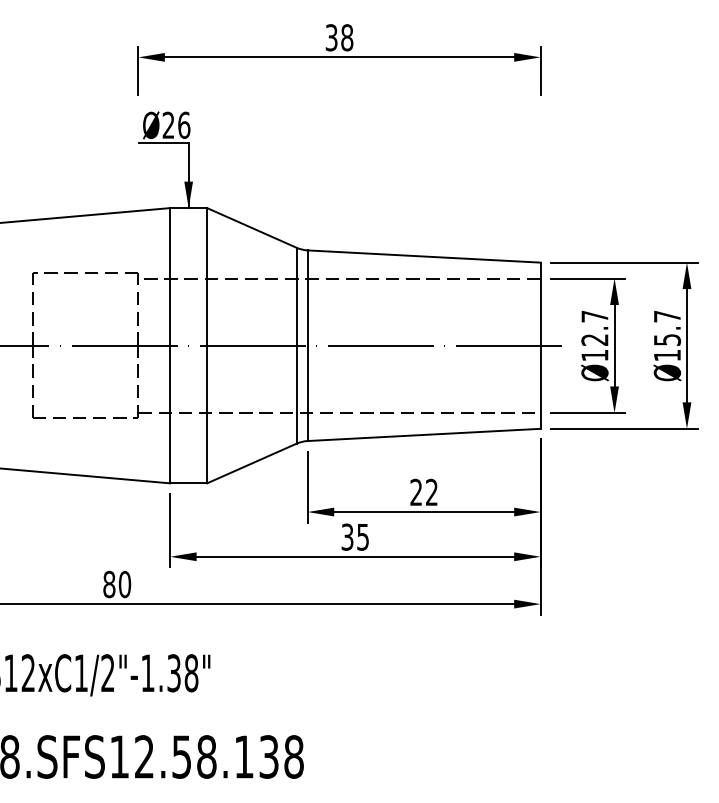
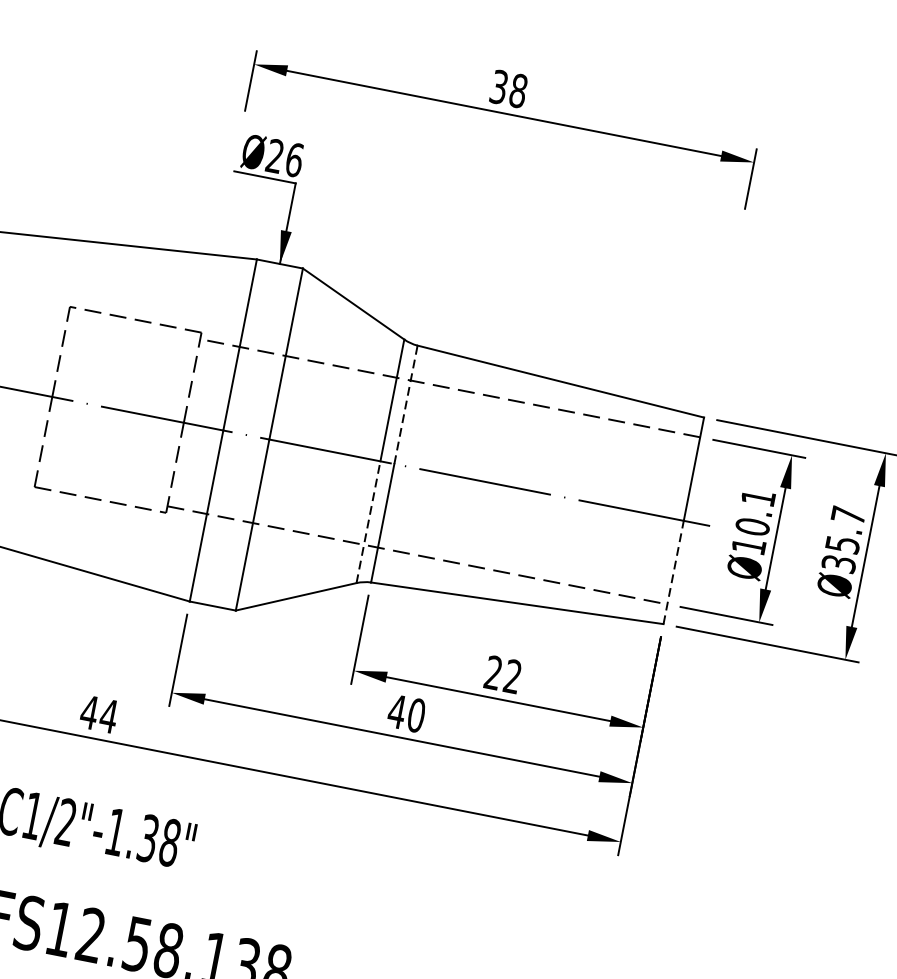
line: (307, 298) -> (405, 405), solid -> dashed
text: (594, 328) -> (754, 512), Ø12.7 -> Ø10.1
text: (667, 355) -> (839, 563), Ø15.7 -> Ø35.7
line: (540, 387) -> (673, 572), solid -> dashed
line: (296, 394) -> (368, 521), solid -> dashed
text: (355, 536) -> (407, 712), 35 -> 40
text: (116, 584) -> (98, 714), 80 -> 44

